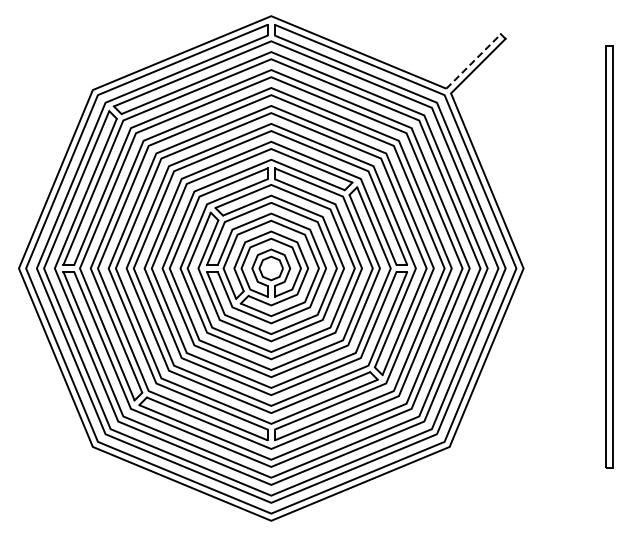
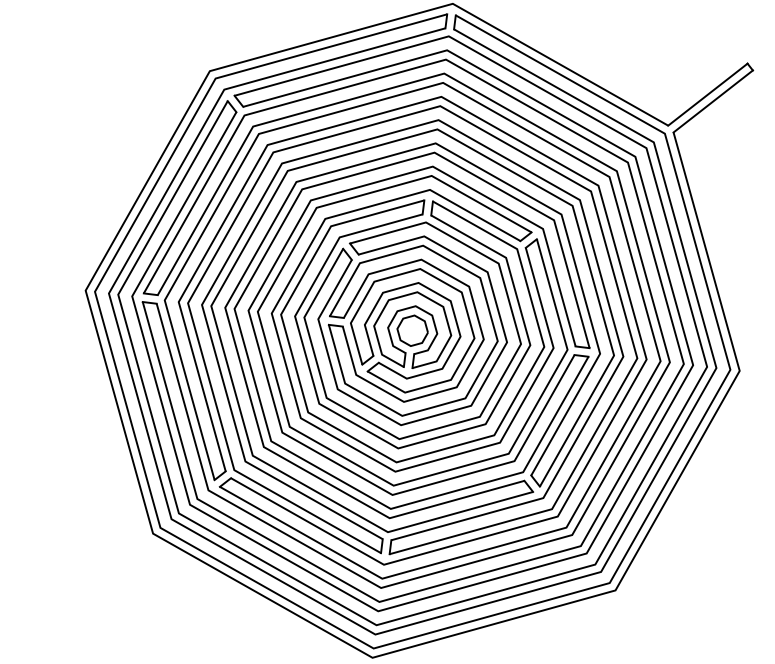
line: (473, 61) -> (707, 94), dashed -> solid

